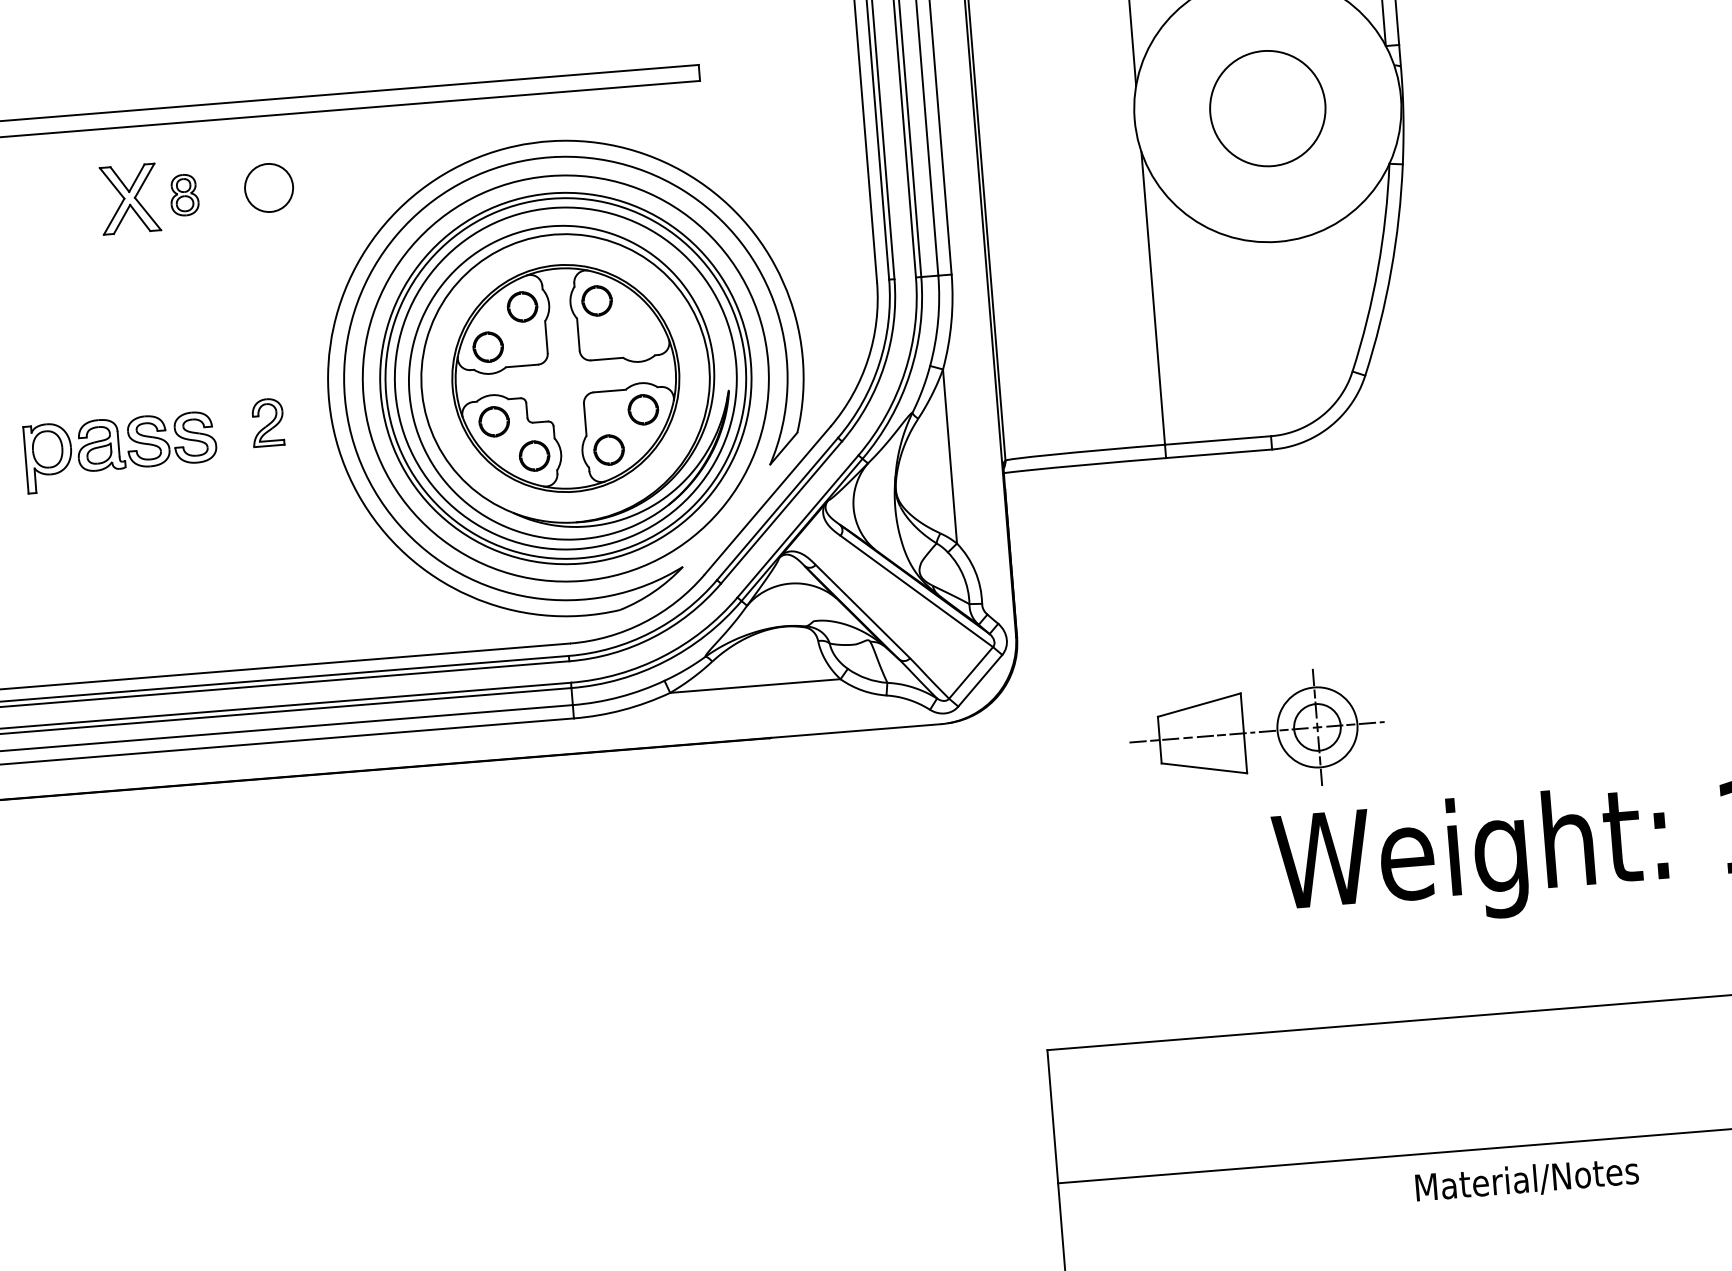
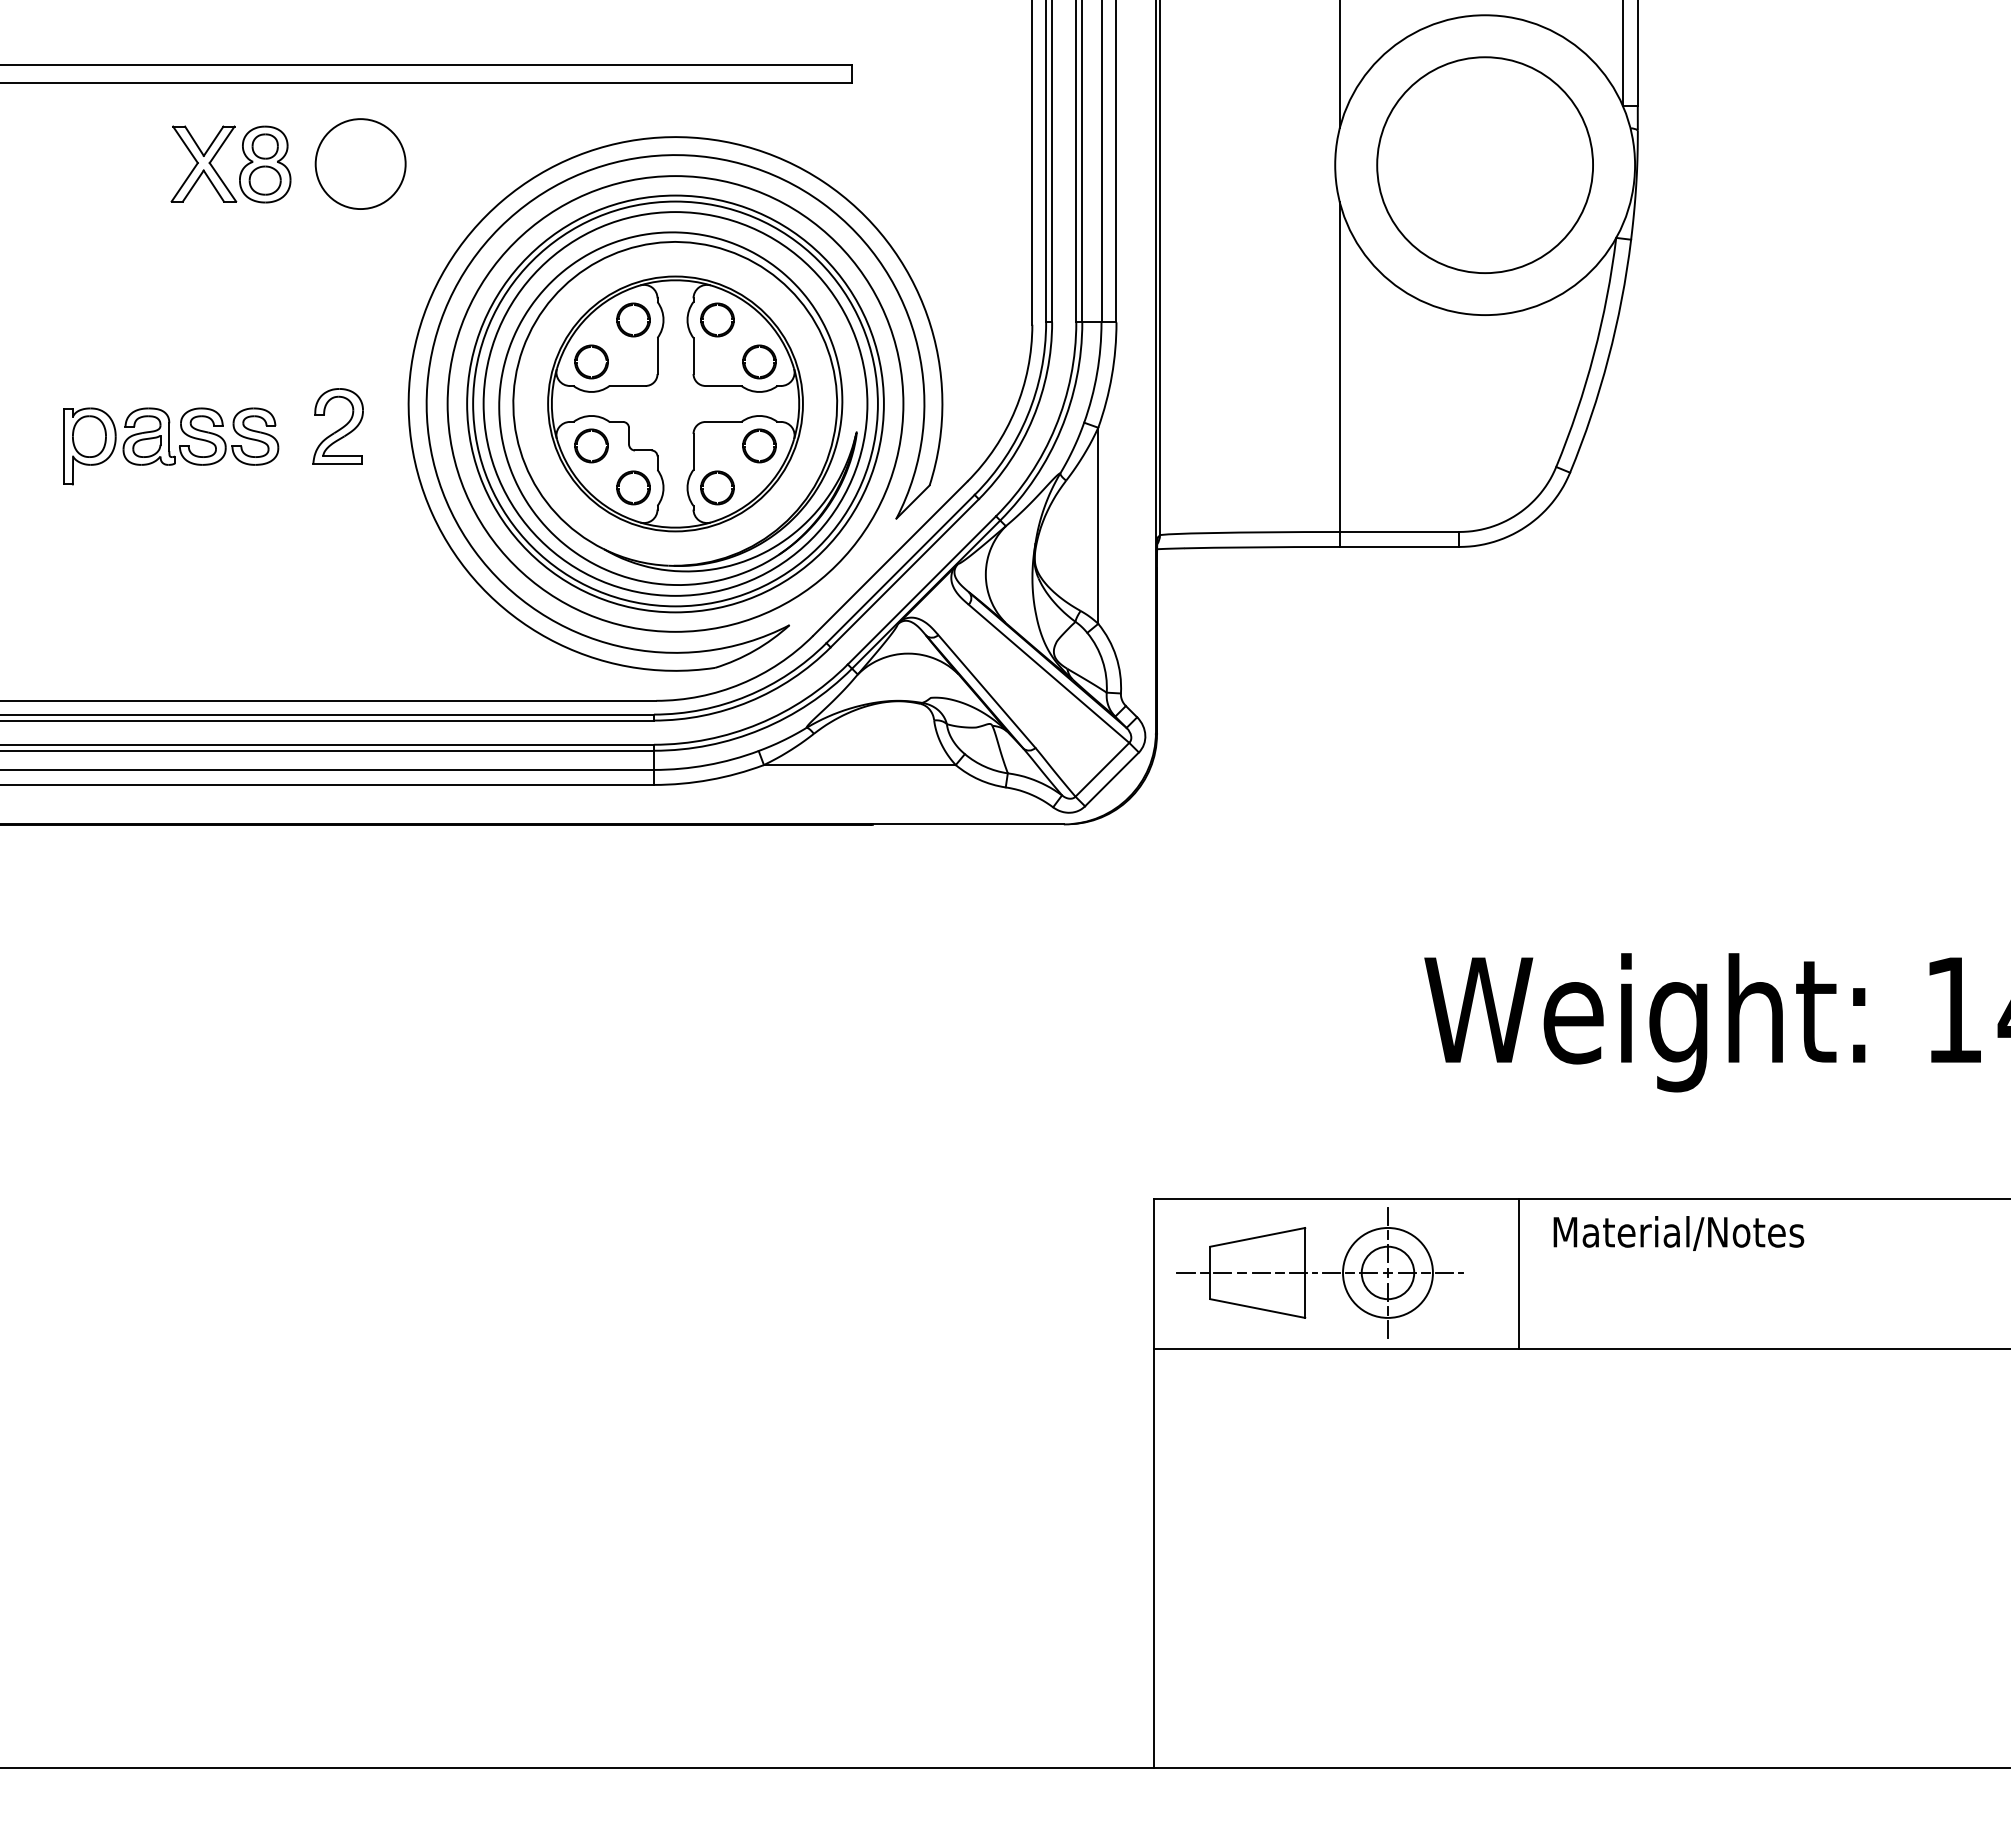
circle: (1268, 108) -> (1485, 165), size x1.67
circle: (268, 188) -> (360, 164), size x1.67
part: (184, 195) -> (265, 164), size x1.67
part: (637, 334) -> (759, 361), added
part: (267, 422) -> (337, 426), size x1.43
part: (1256, 731) -> (1319, 1272), moved
line: (1377, 1090) -> (1519, 1273), added
text: (1526, 1180) -> (1678, 1233), moved

